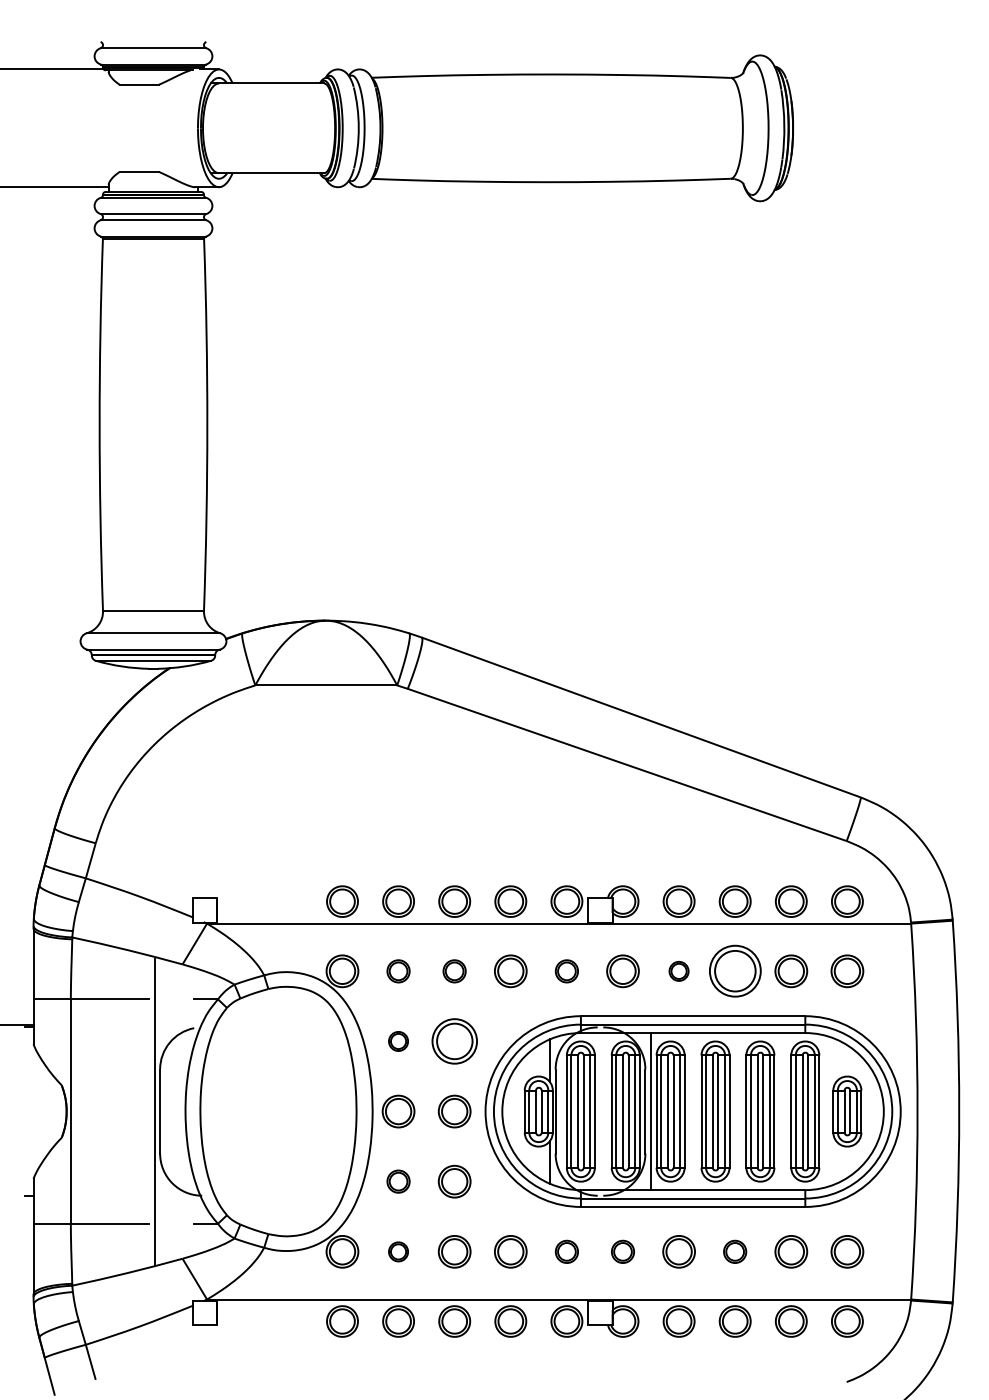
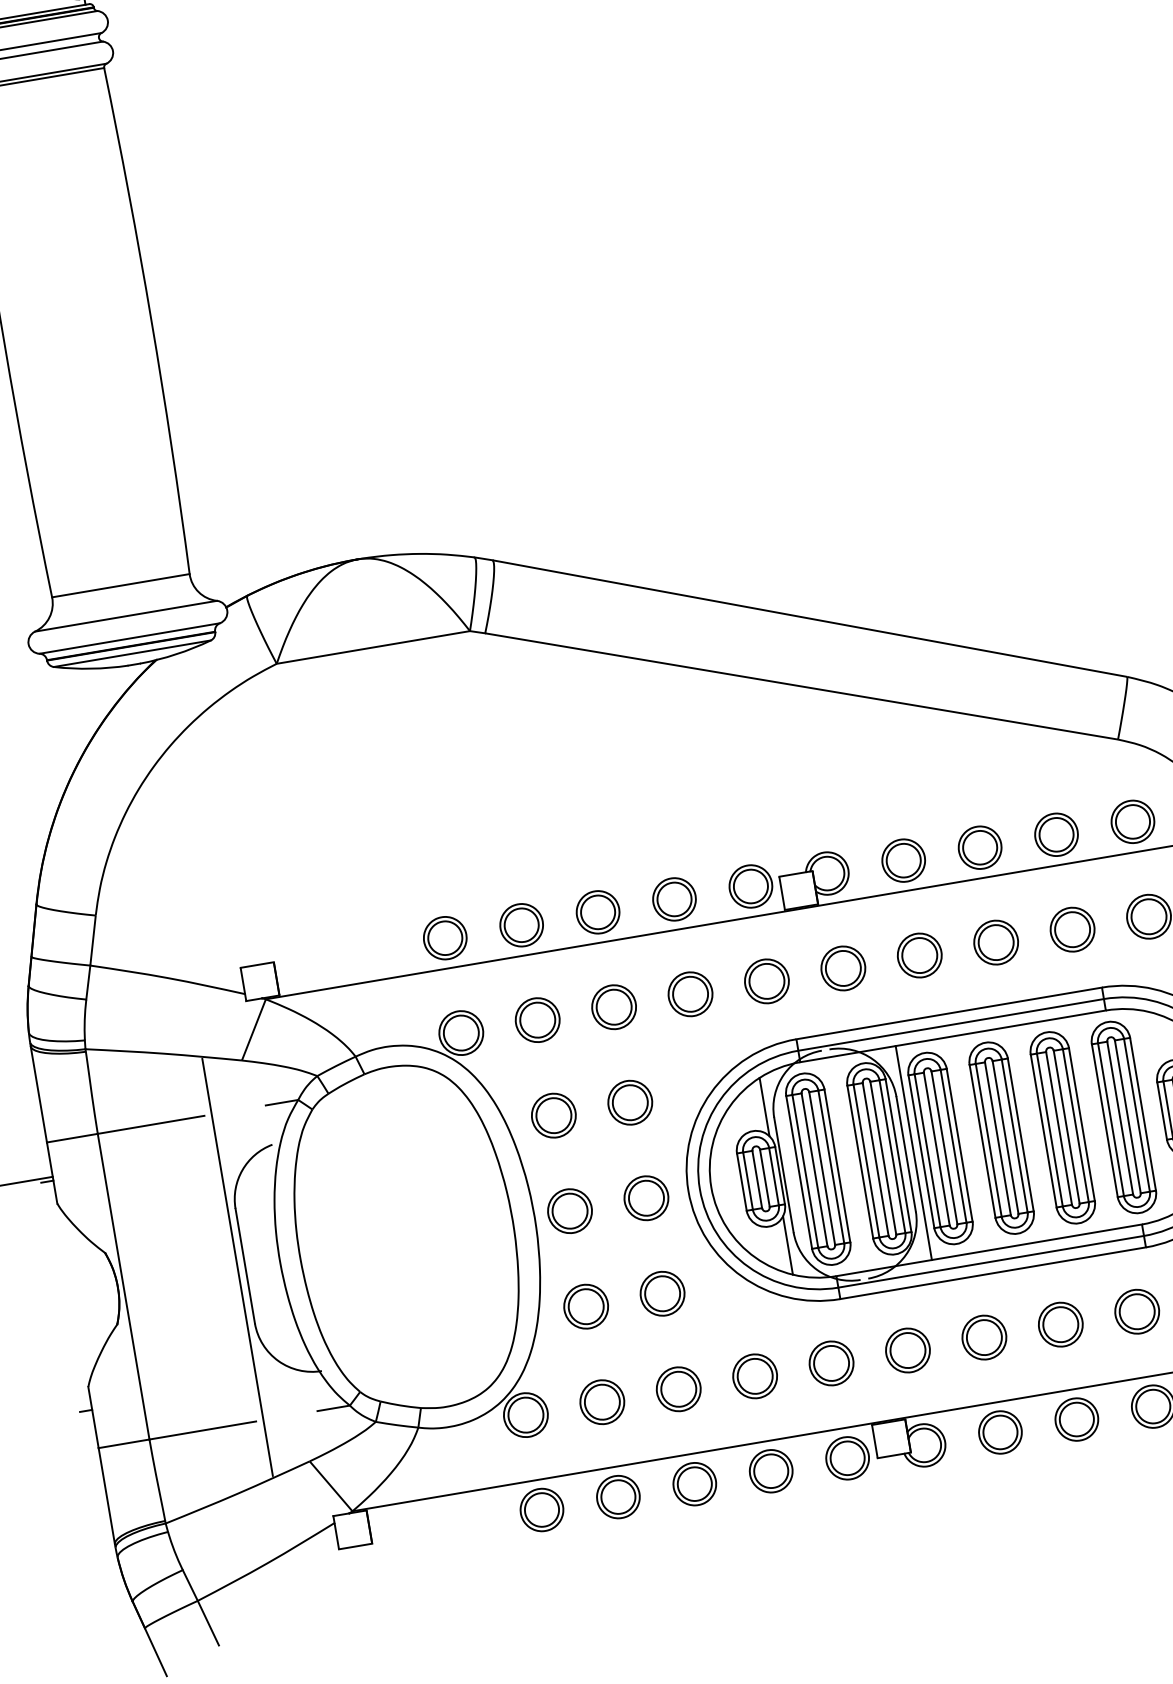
part: (398, 971) -> (537, 1020), size x1.43
part: (454, 971) -> (613, 1007), size x1.43
part: (566, 971) -> (766, 981), size x1.43
part: (678, 971) -> (918, 955), size x1.67
part: (734, 971) -> (995, 943), size x0.62
part: (398, 1041) -> (553, 1115), size x1.67
part: (454, 1041) -> (630, 1102), size x0.71
part: (398, 1181) -> (586, 1306), size x1.43
part: (398, 1251) -> (602, 1401), size x1.67
part: (566, 1251) -> (830, 1363), size x1.43
part: (622, 1251) -> (907, 1350), size x1.43
part: (734, 1251) -> (1059, 1324), size x1.43

